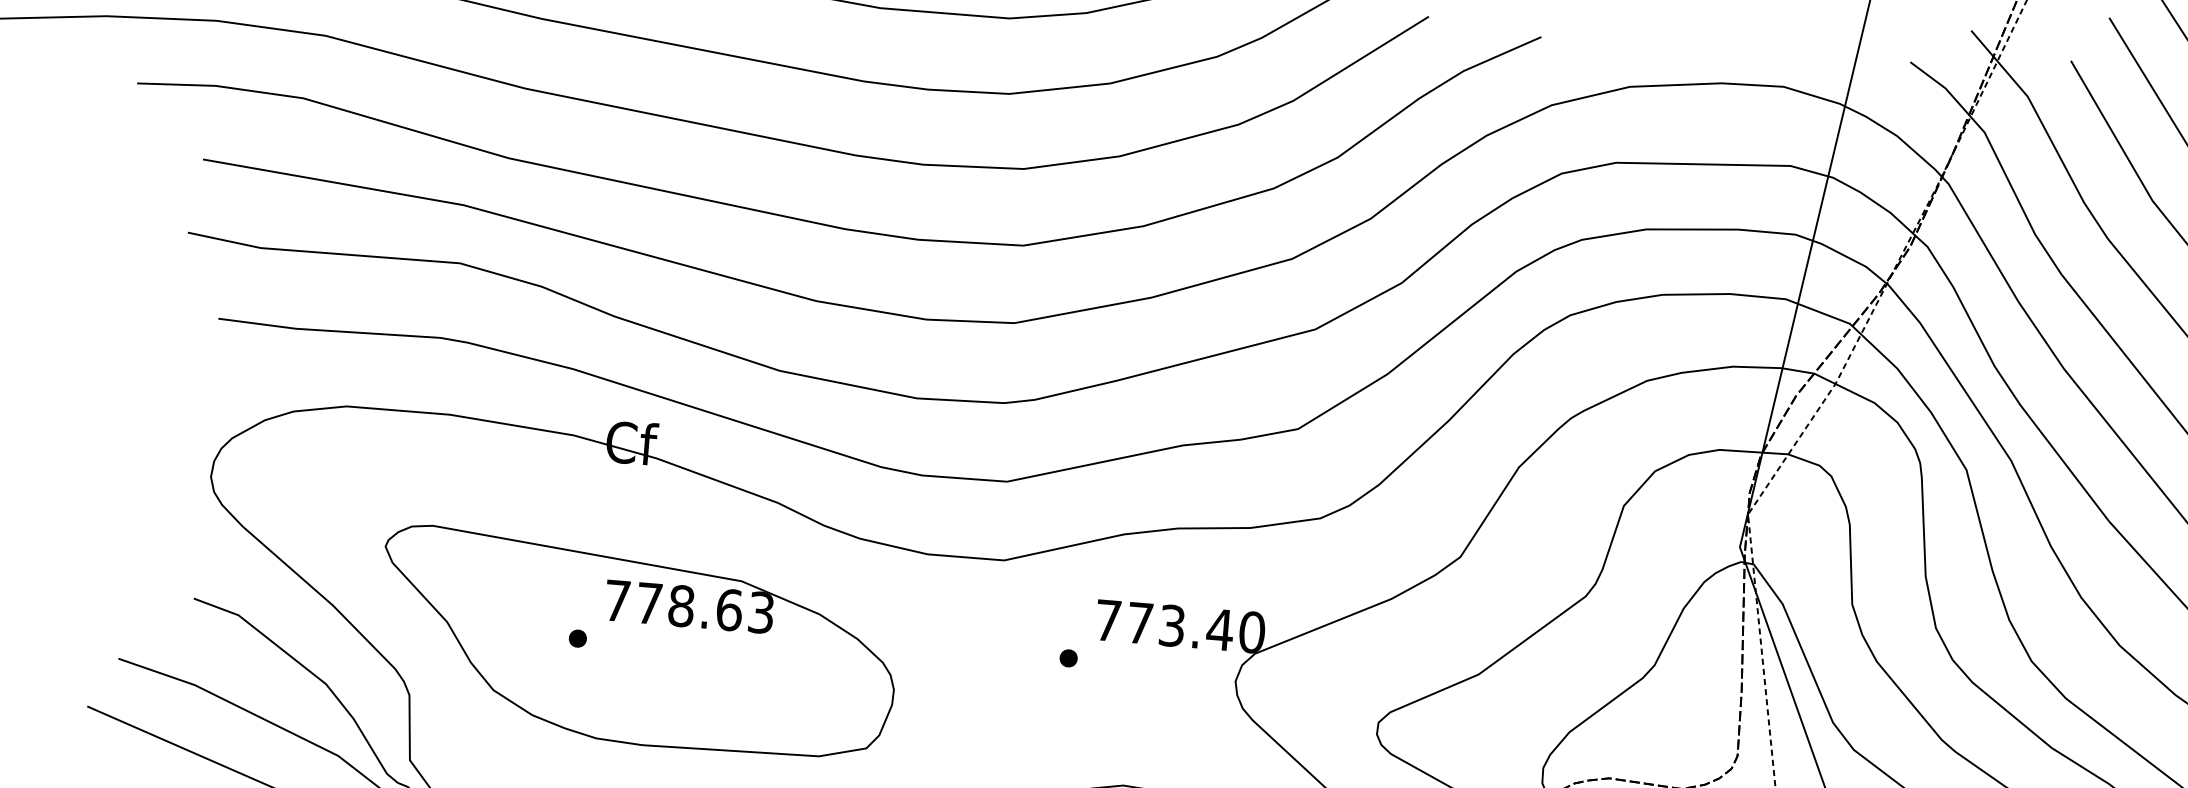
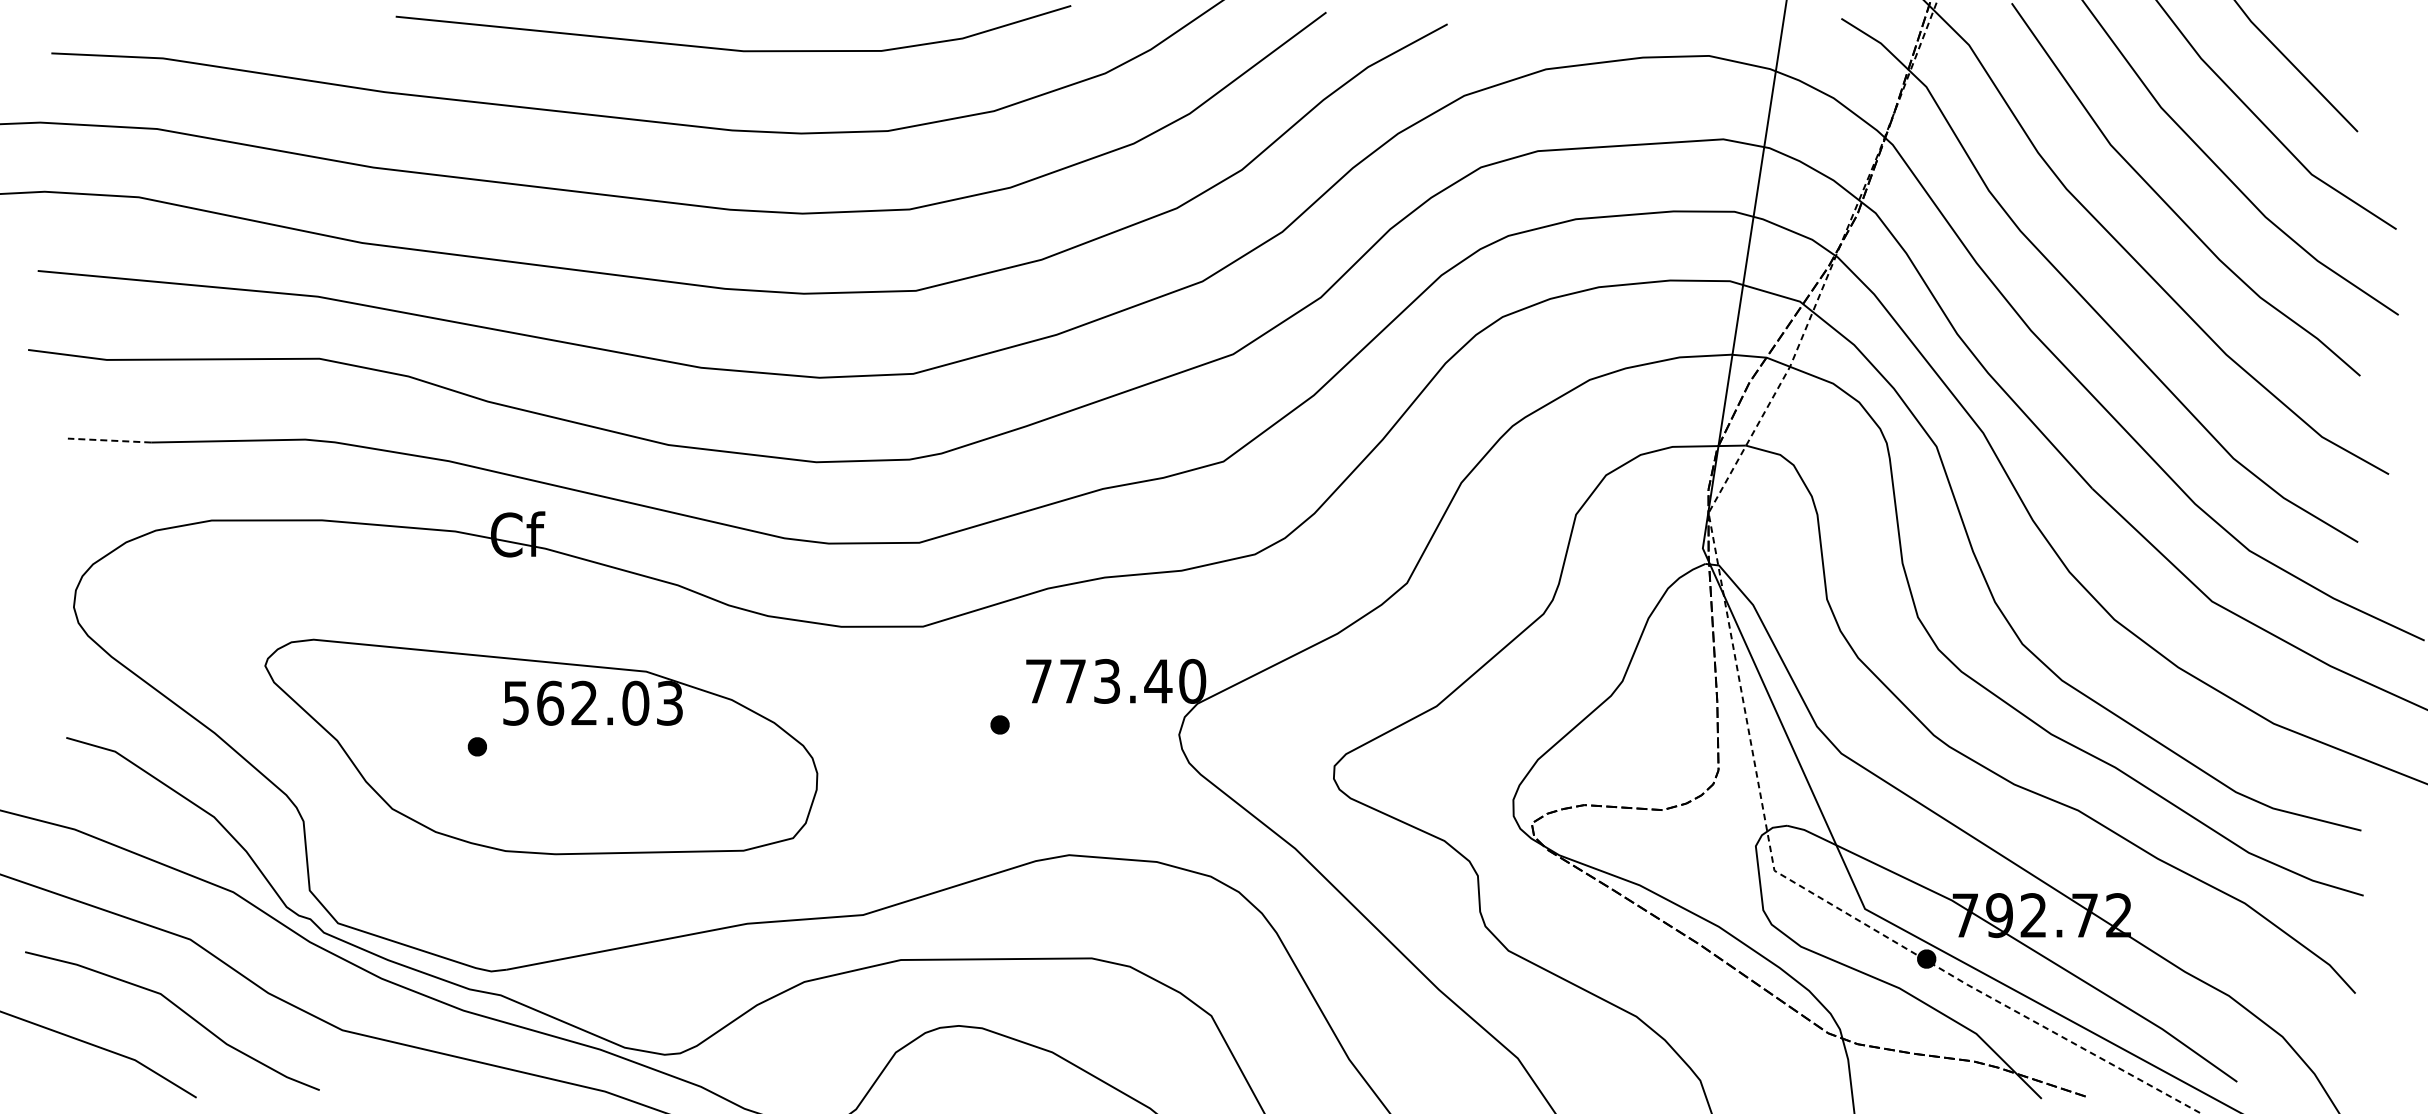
line: (257, 323) -> (109, 440), solid -> dashed
text: (674, 604) -> (576, 702), 778.63 -> 562.03

